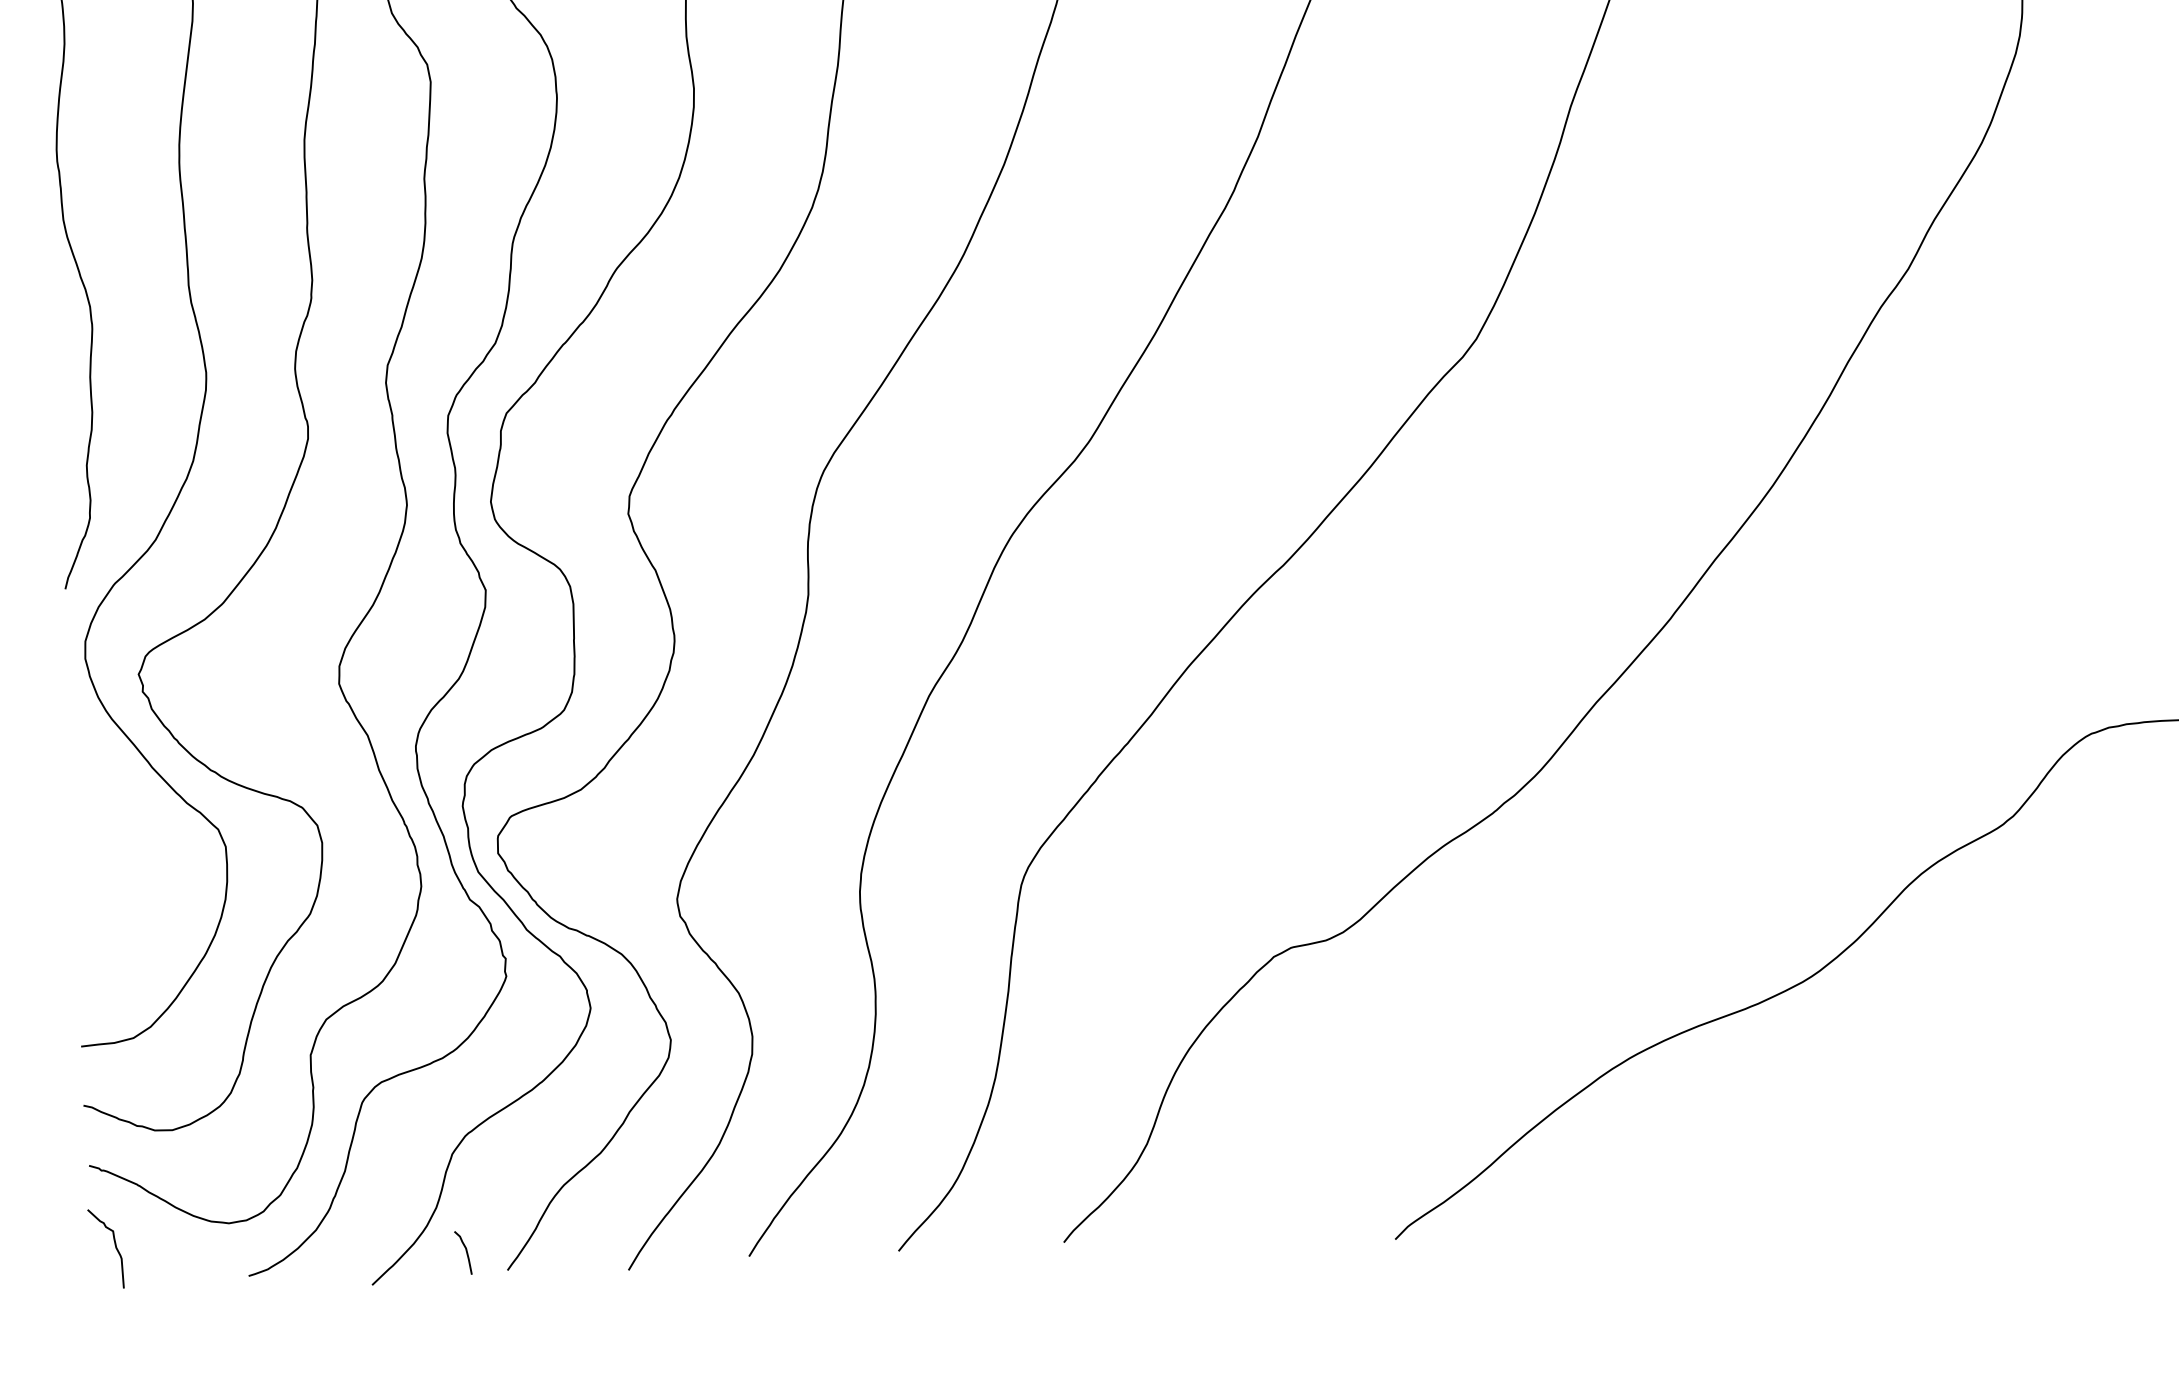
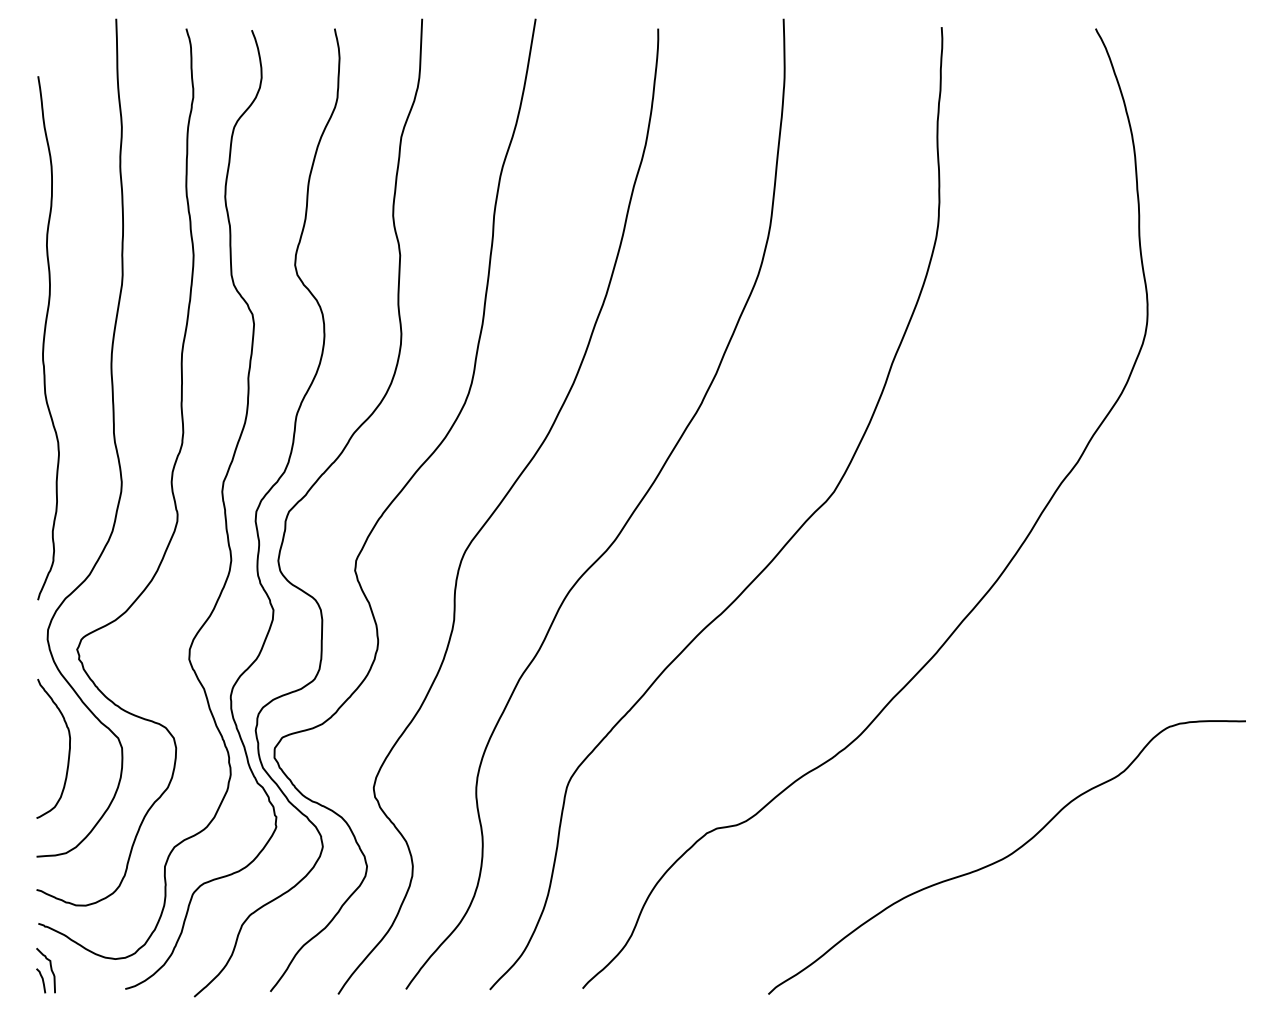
curve: (130, 854) -> (68, 750), added
curve: (465, 1252) -> (42, 980), moved

